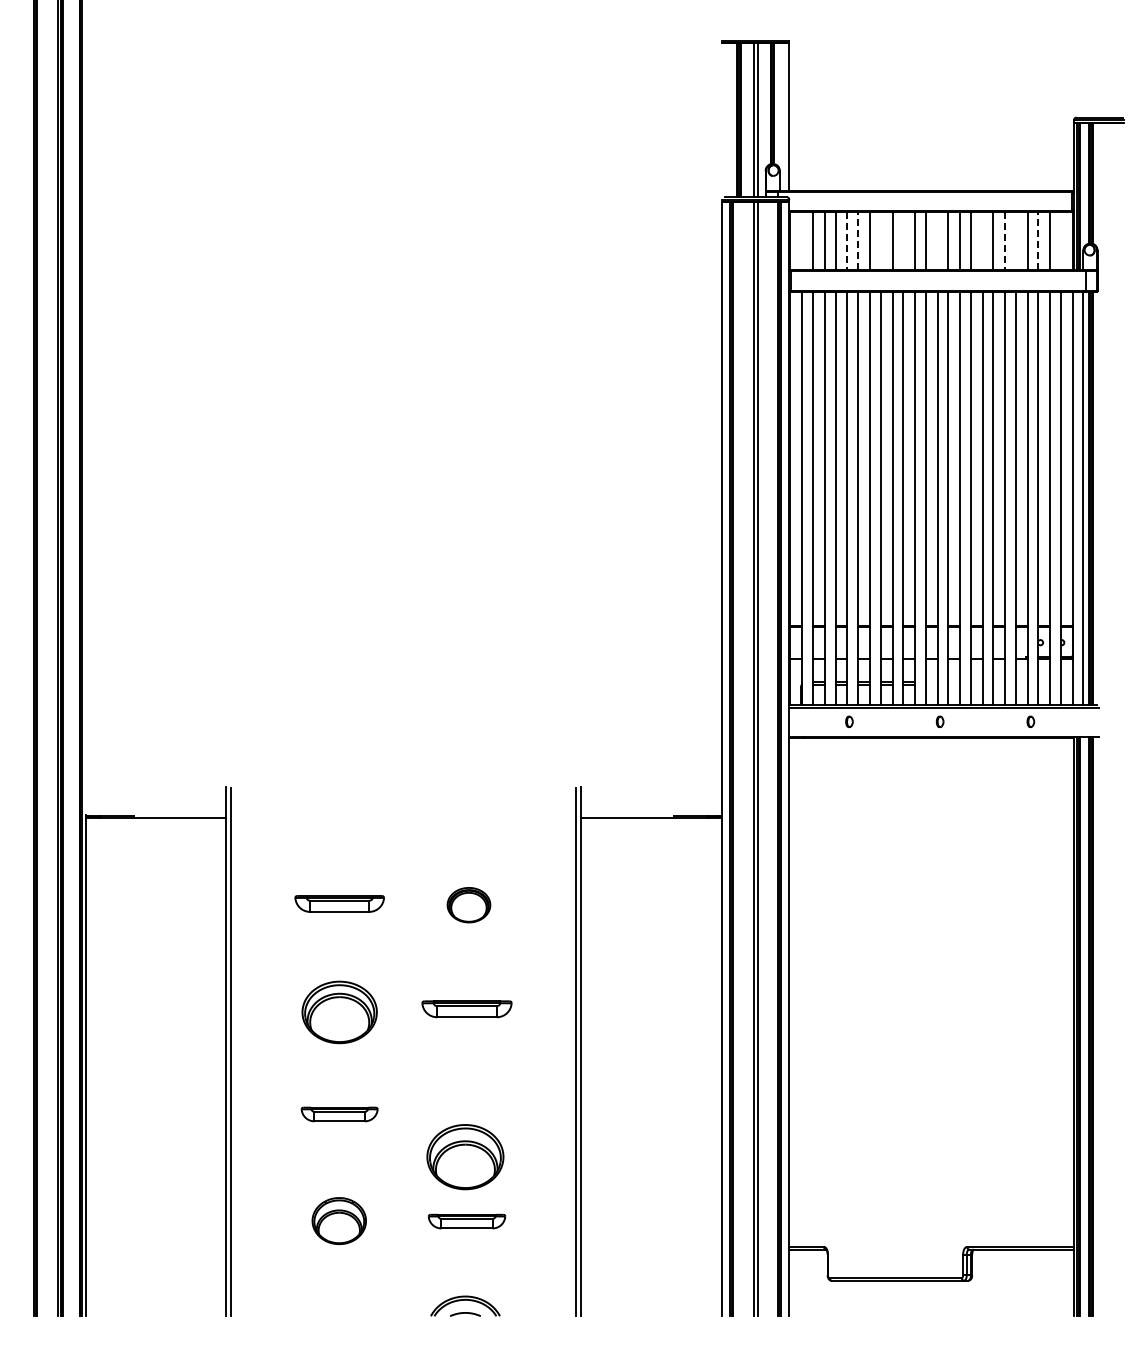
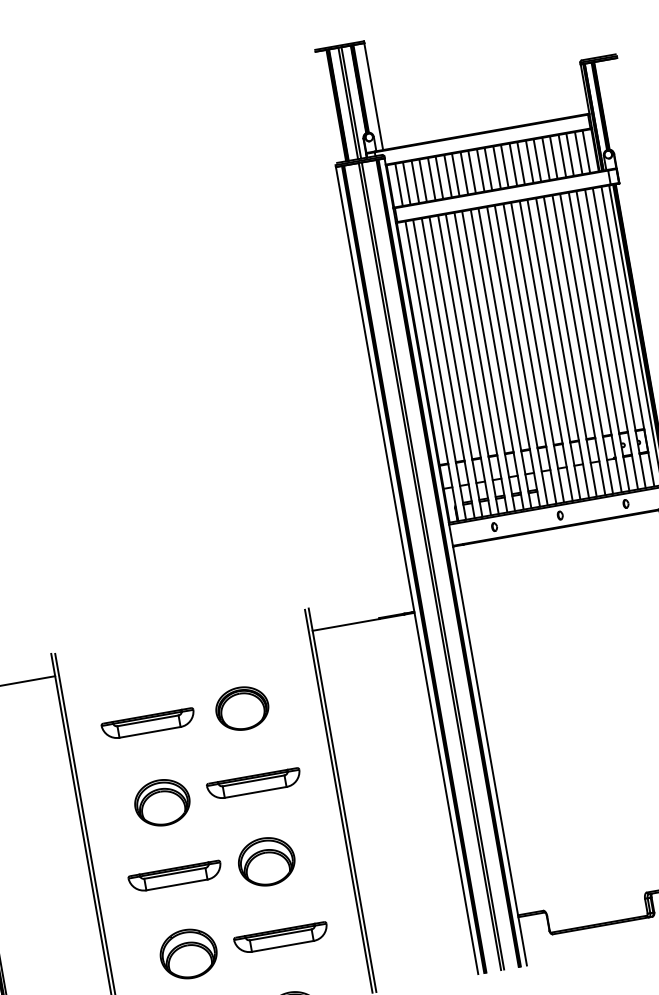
line: (858, 240) -> (439, 177), dashed -> solid
line: (1038, 240) -> (570, 154), dashed -> solid
line: (802, 241) -> (399, 185), added
line: (847, 241) -> (431, 179), dashed -> solid
line: (880, 241) -> (455, 175), added
line: (903, 241) -> (472, 172), added
line: (937, 241) -> (497, 167), added
line: (982, 241) -> (529, 162), added
line: (1005, 241) -> (546, 159), dashed -> solid
line: (1015, 241) -> (553, 157), added
line: (1060, 241) -> (586, 152), added
part: (339, 903) -> (148, 723), size x1.43
part: (468, 904) -> (241, 708), size x1.67
part: (466, 1009) -> (253, 784), size x1.43
part: (339, 1114) -> (175, 876), size x1.67
part: (465, 1157) -> (266, 862), moved
part: (339, 1220) -> (188, 953), size x1.43
part: (466, 1221) -> (280, 938), size x1.67

